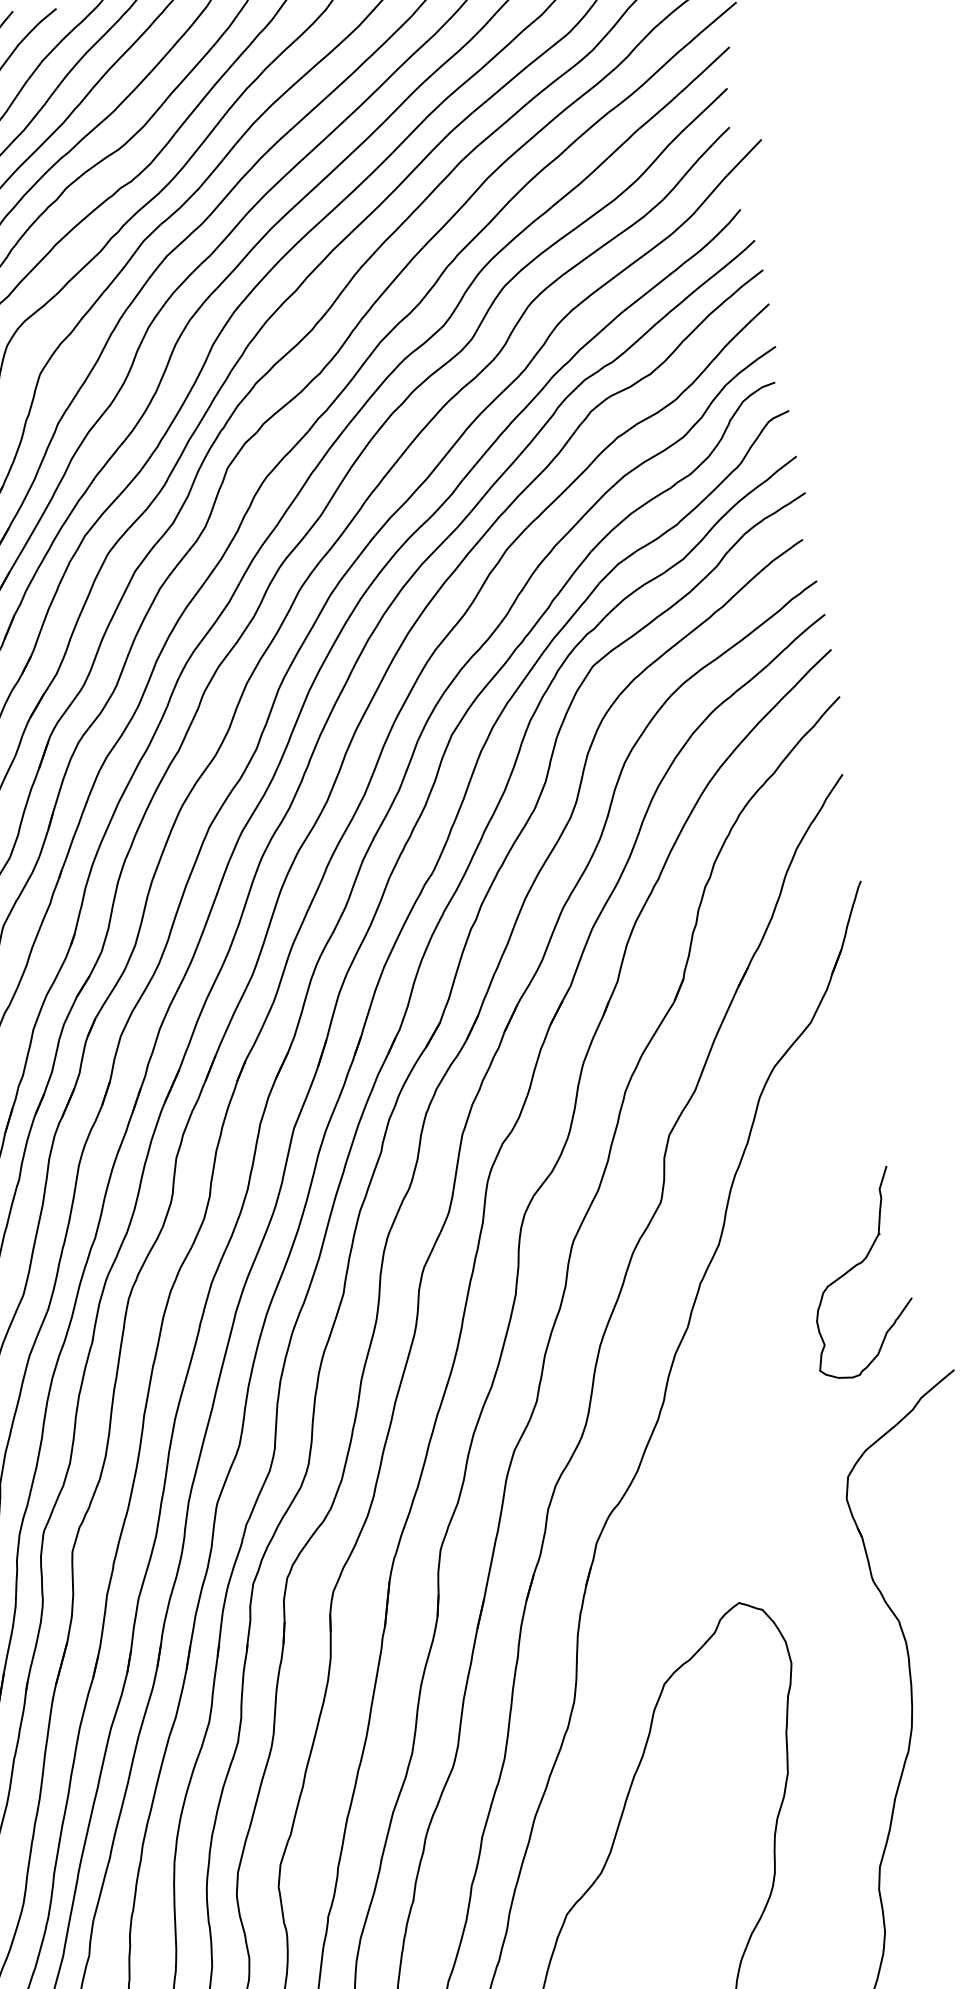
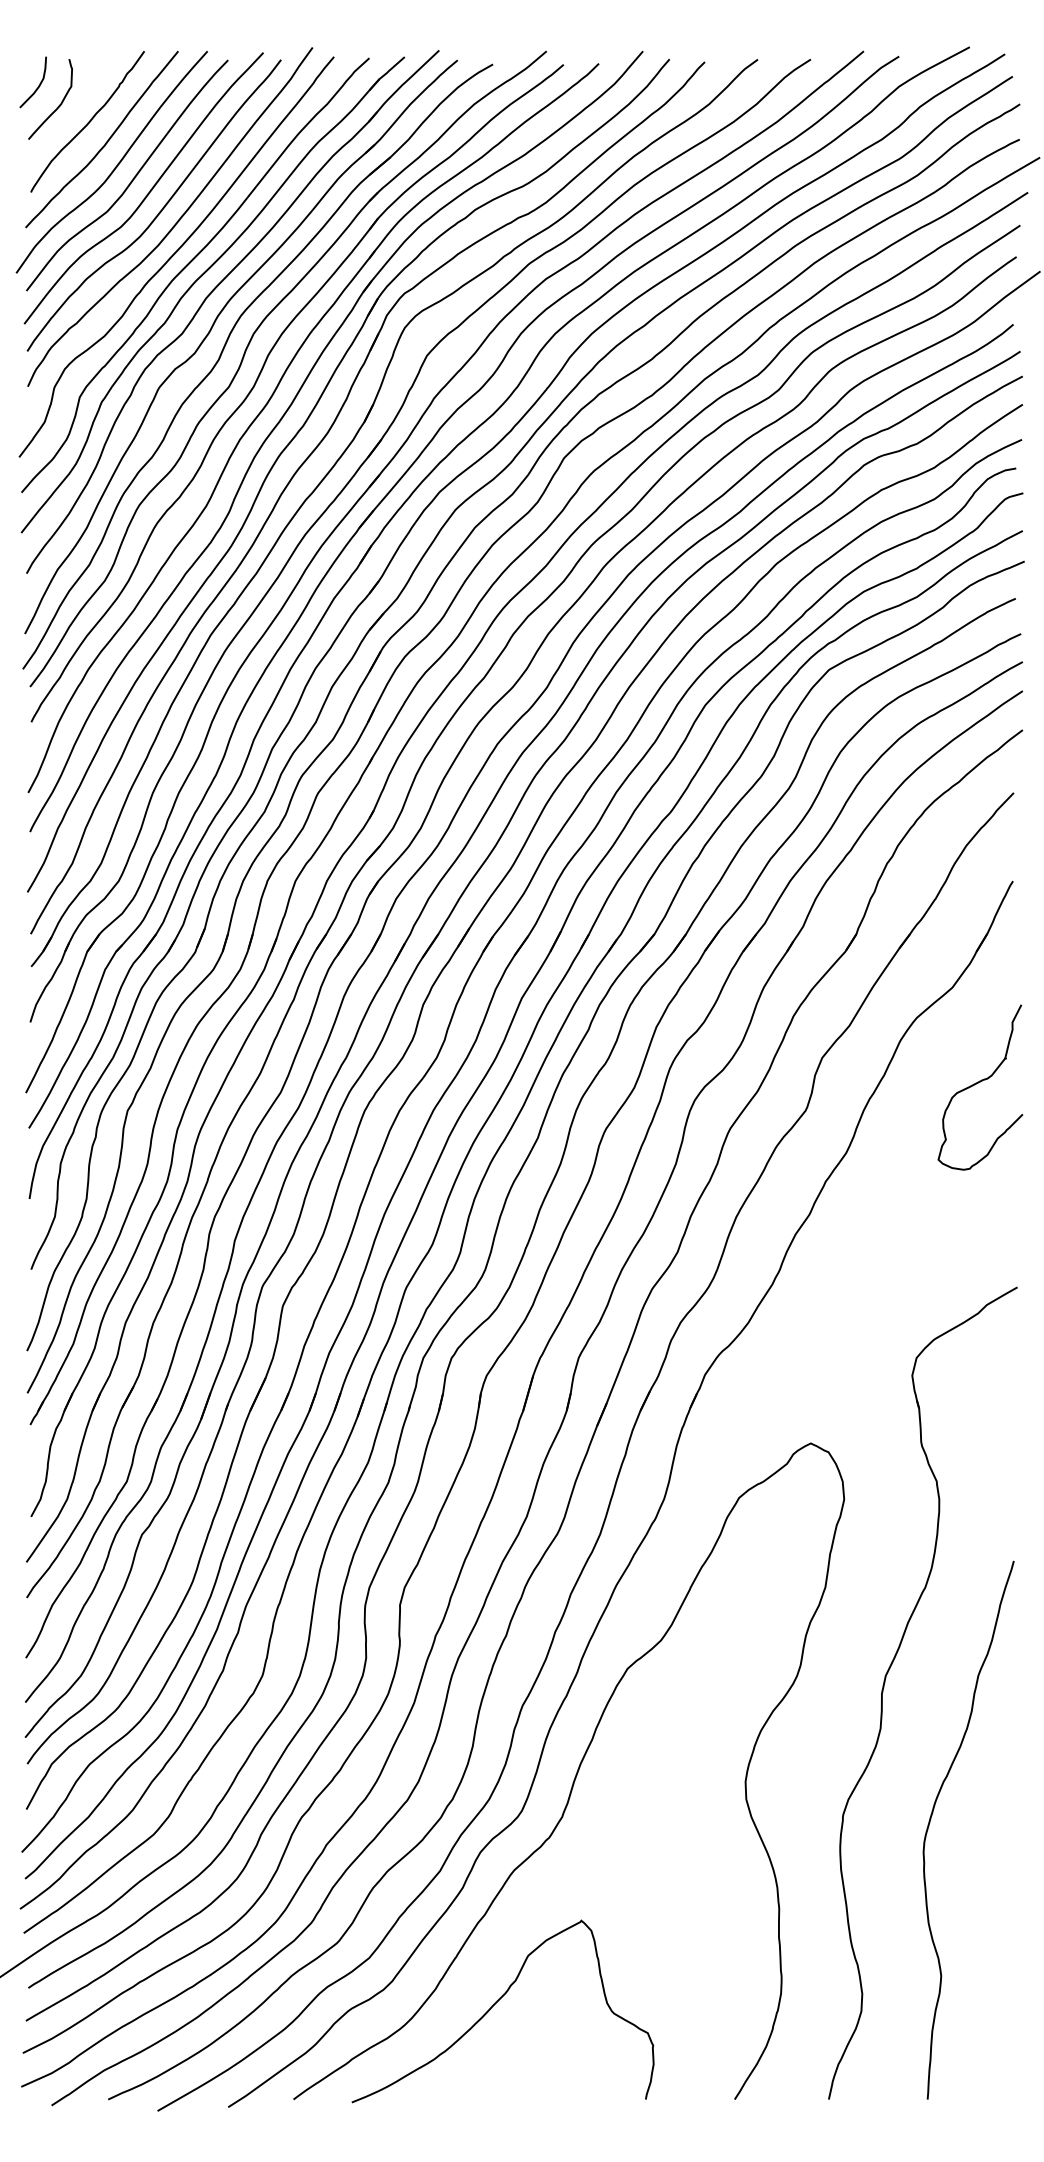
curve: (851, 1270) -> (978, 1083), moved

